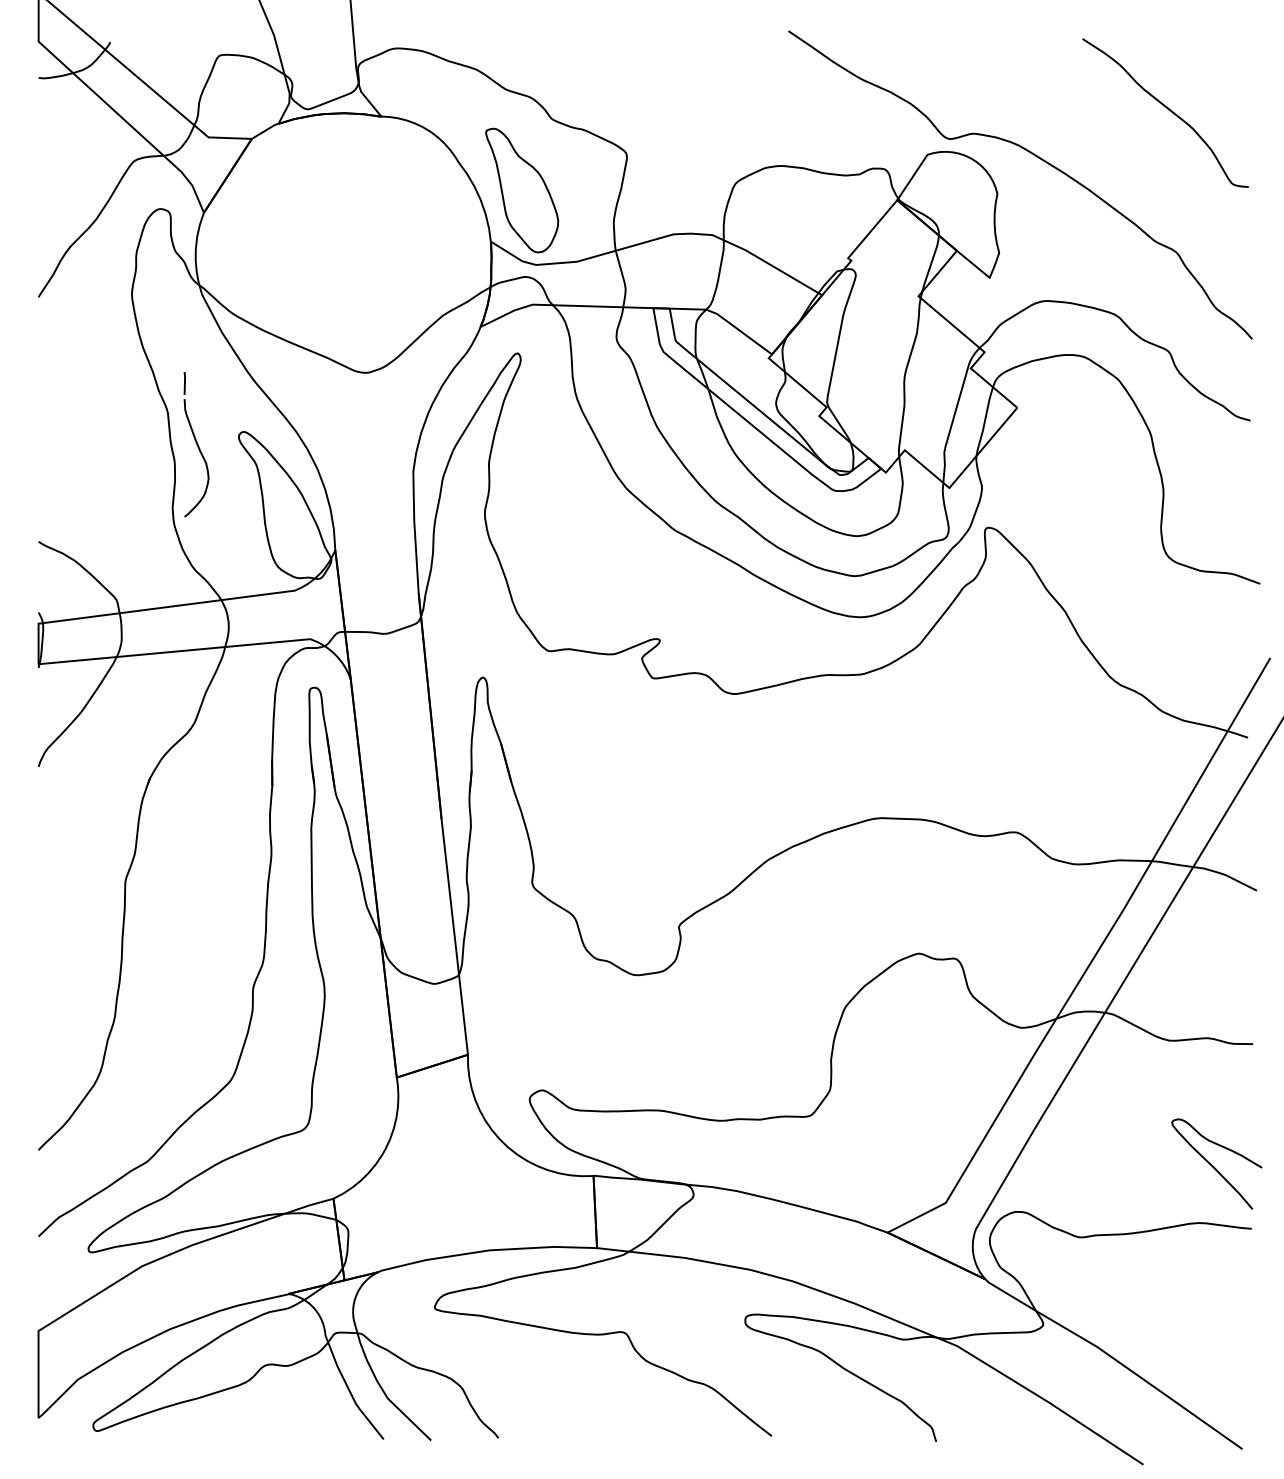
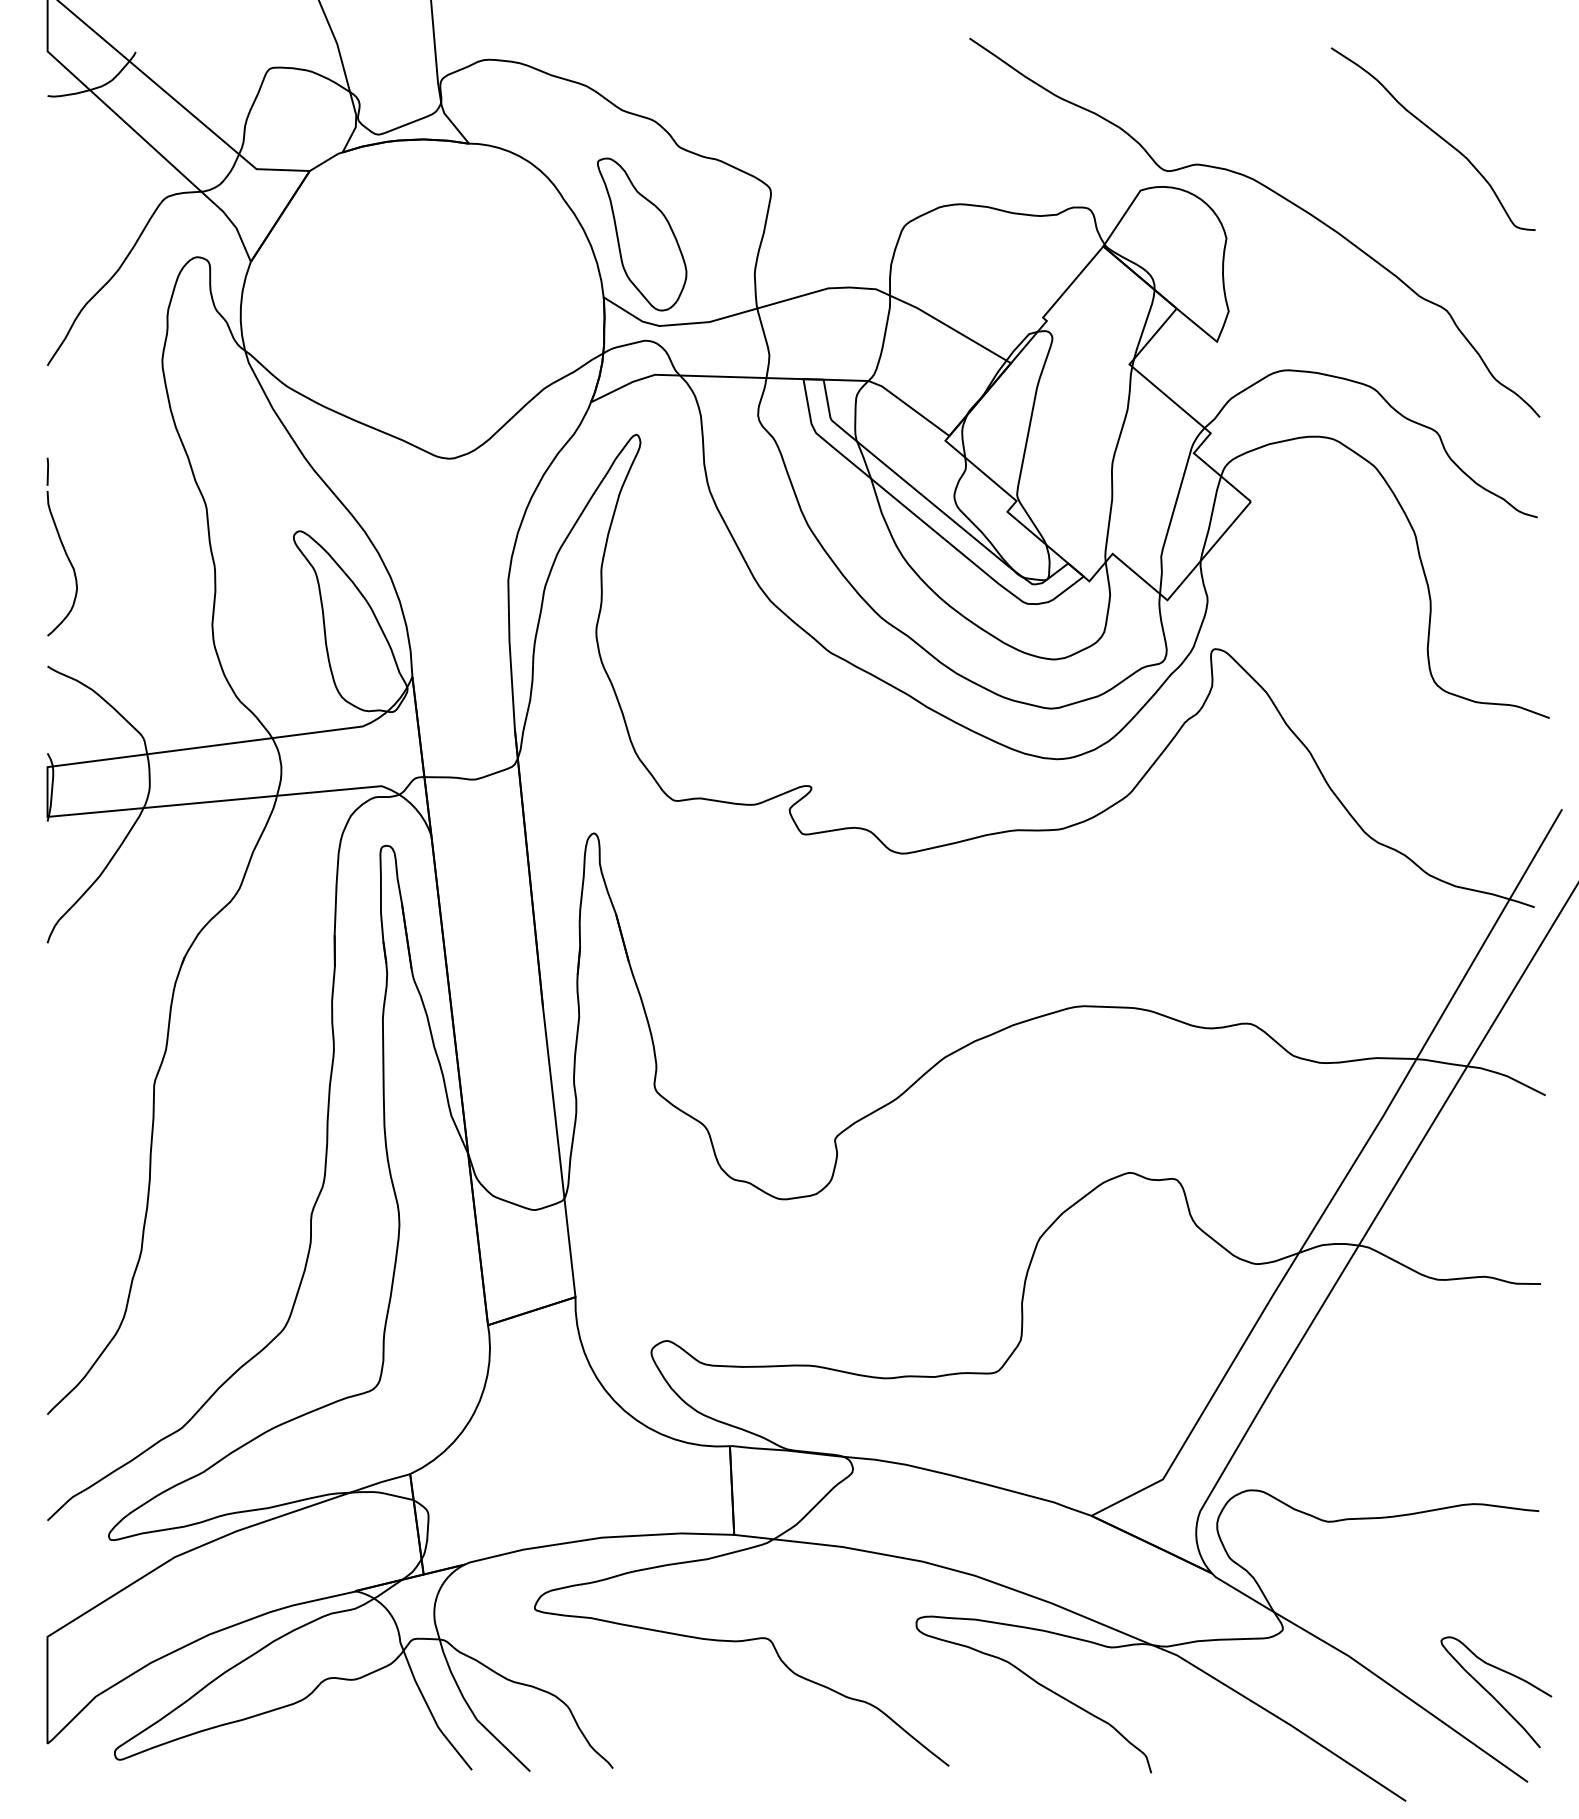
part: (196, 444) -> (62, 546), moved
curve: (1213, 1165) -> (1492, 1693), moved

